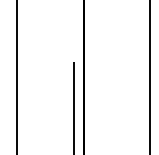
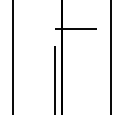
line: (101, 38) -> (75, 28), added

